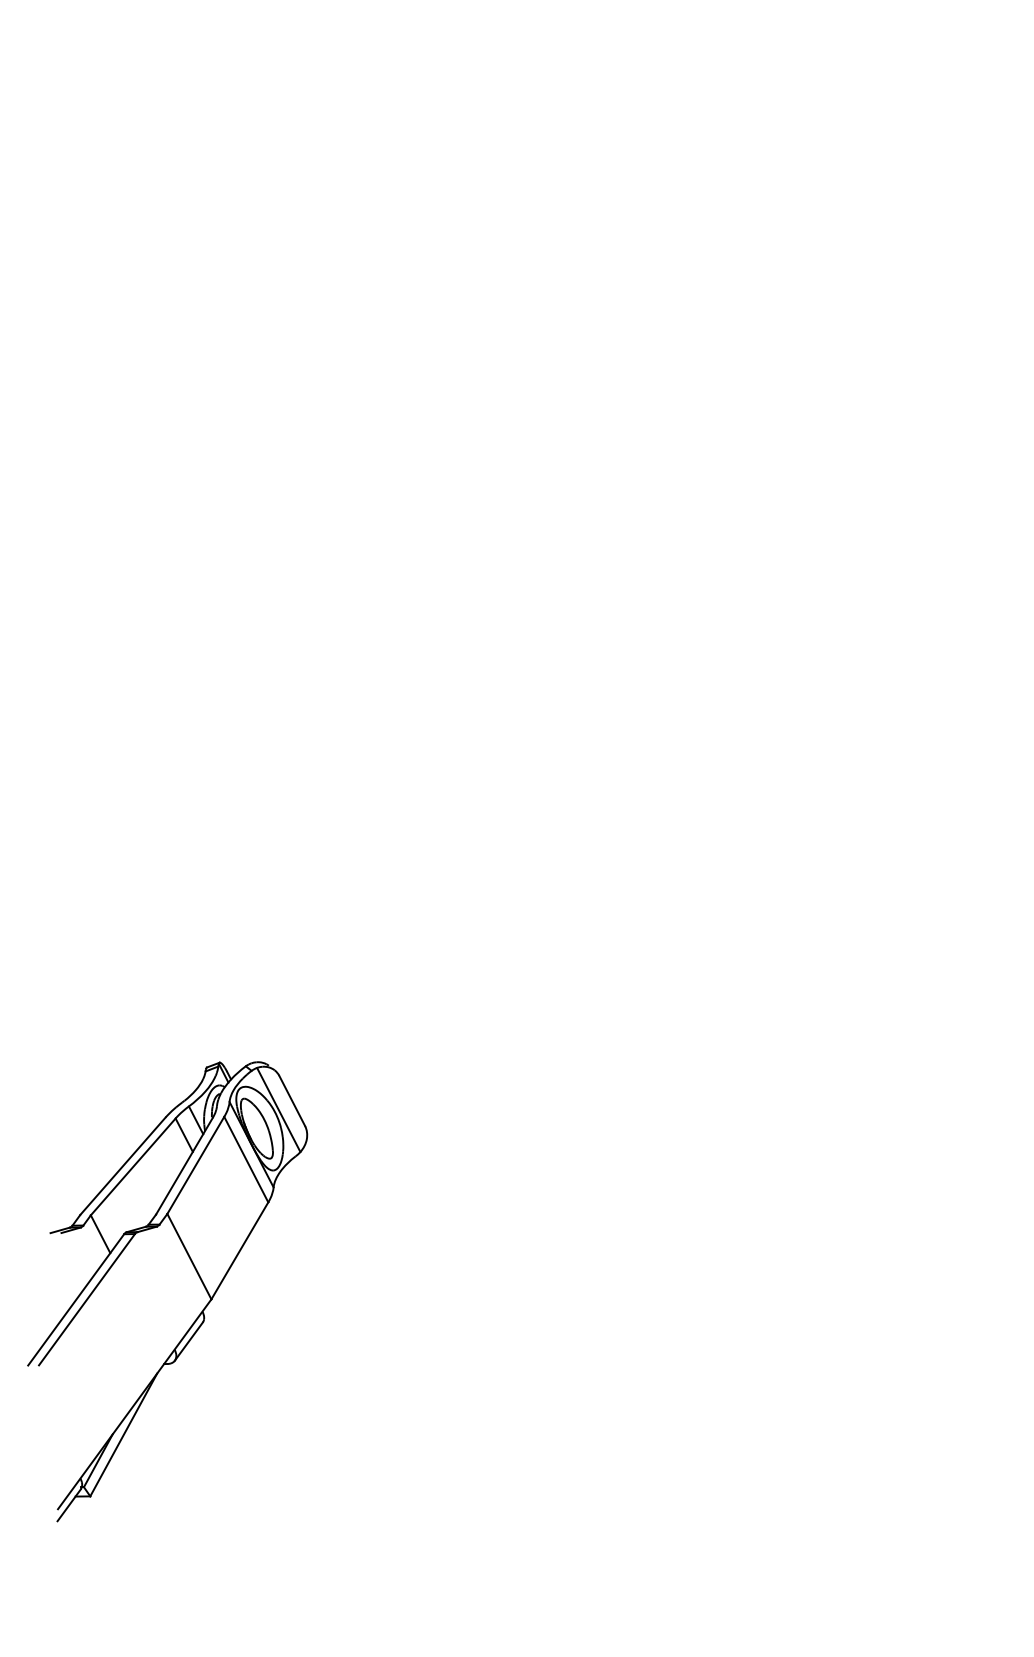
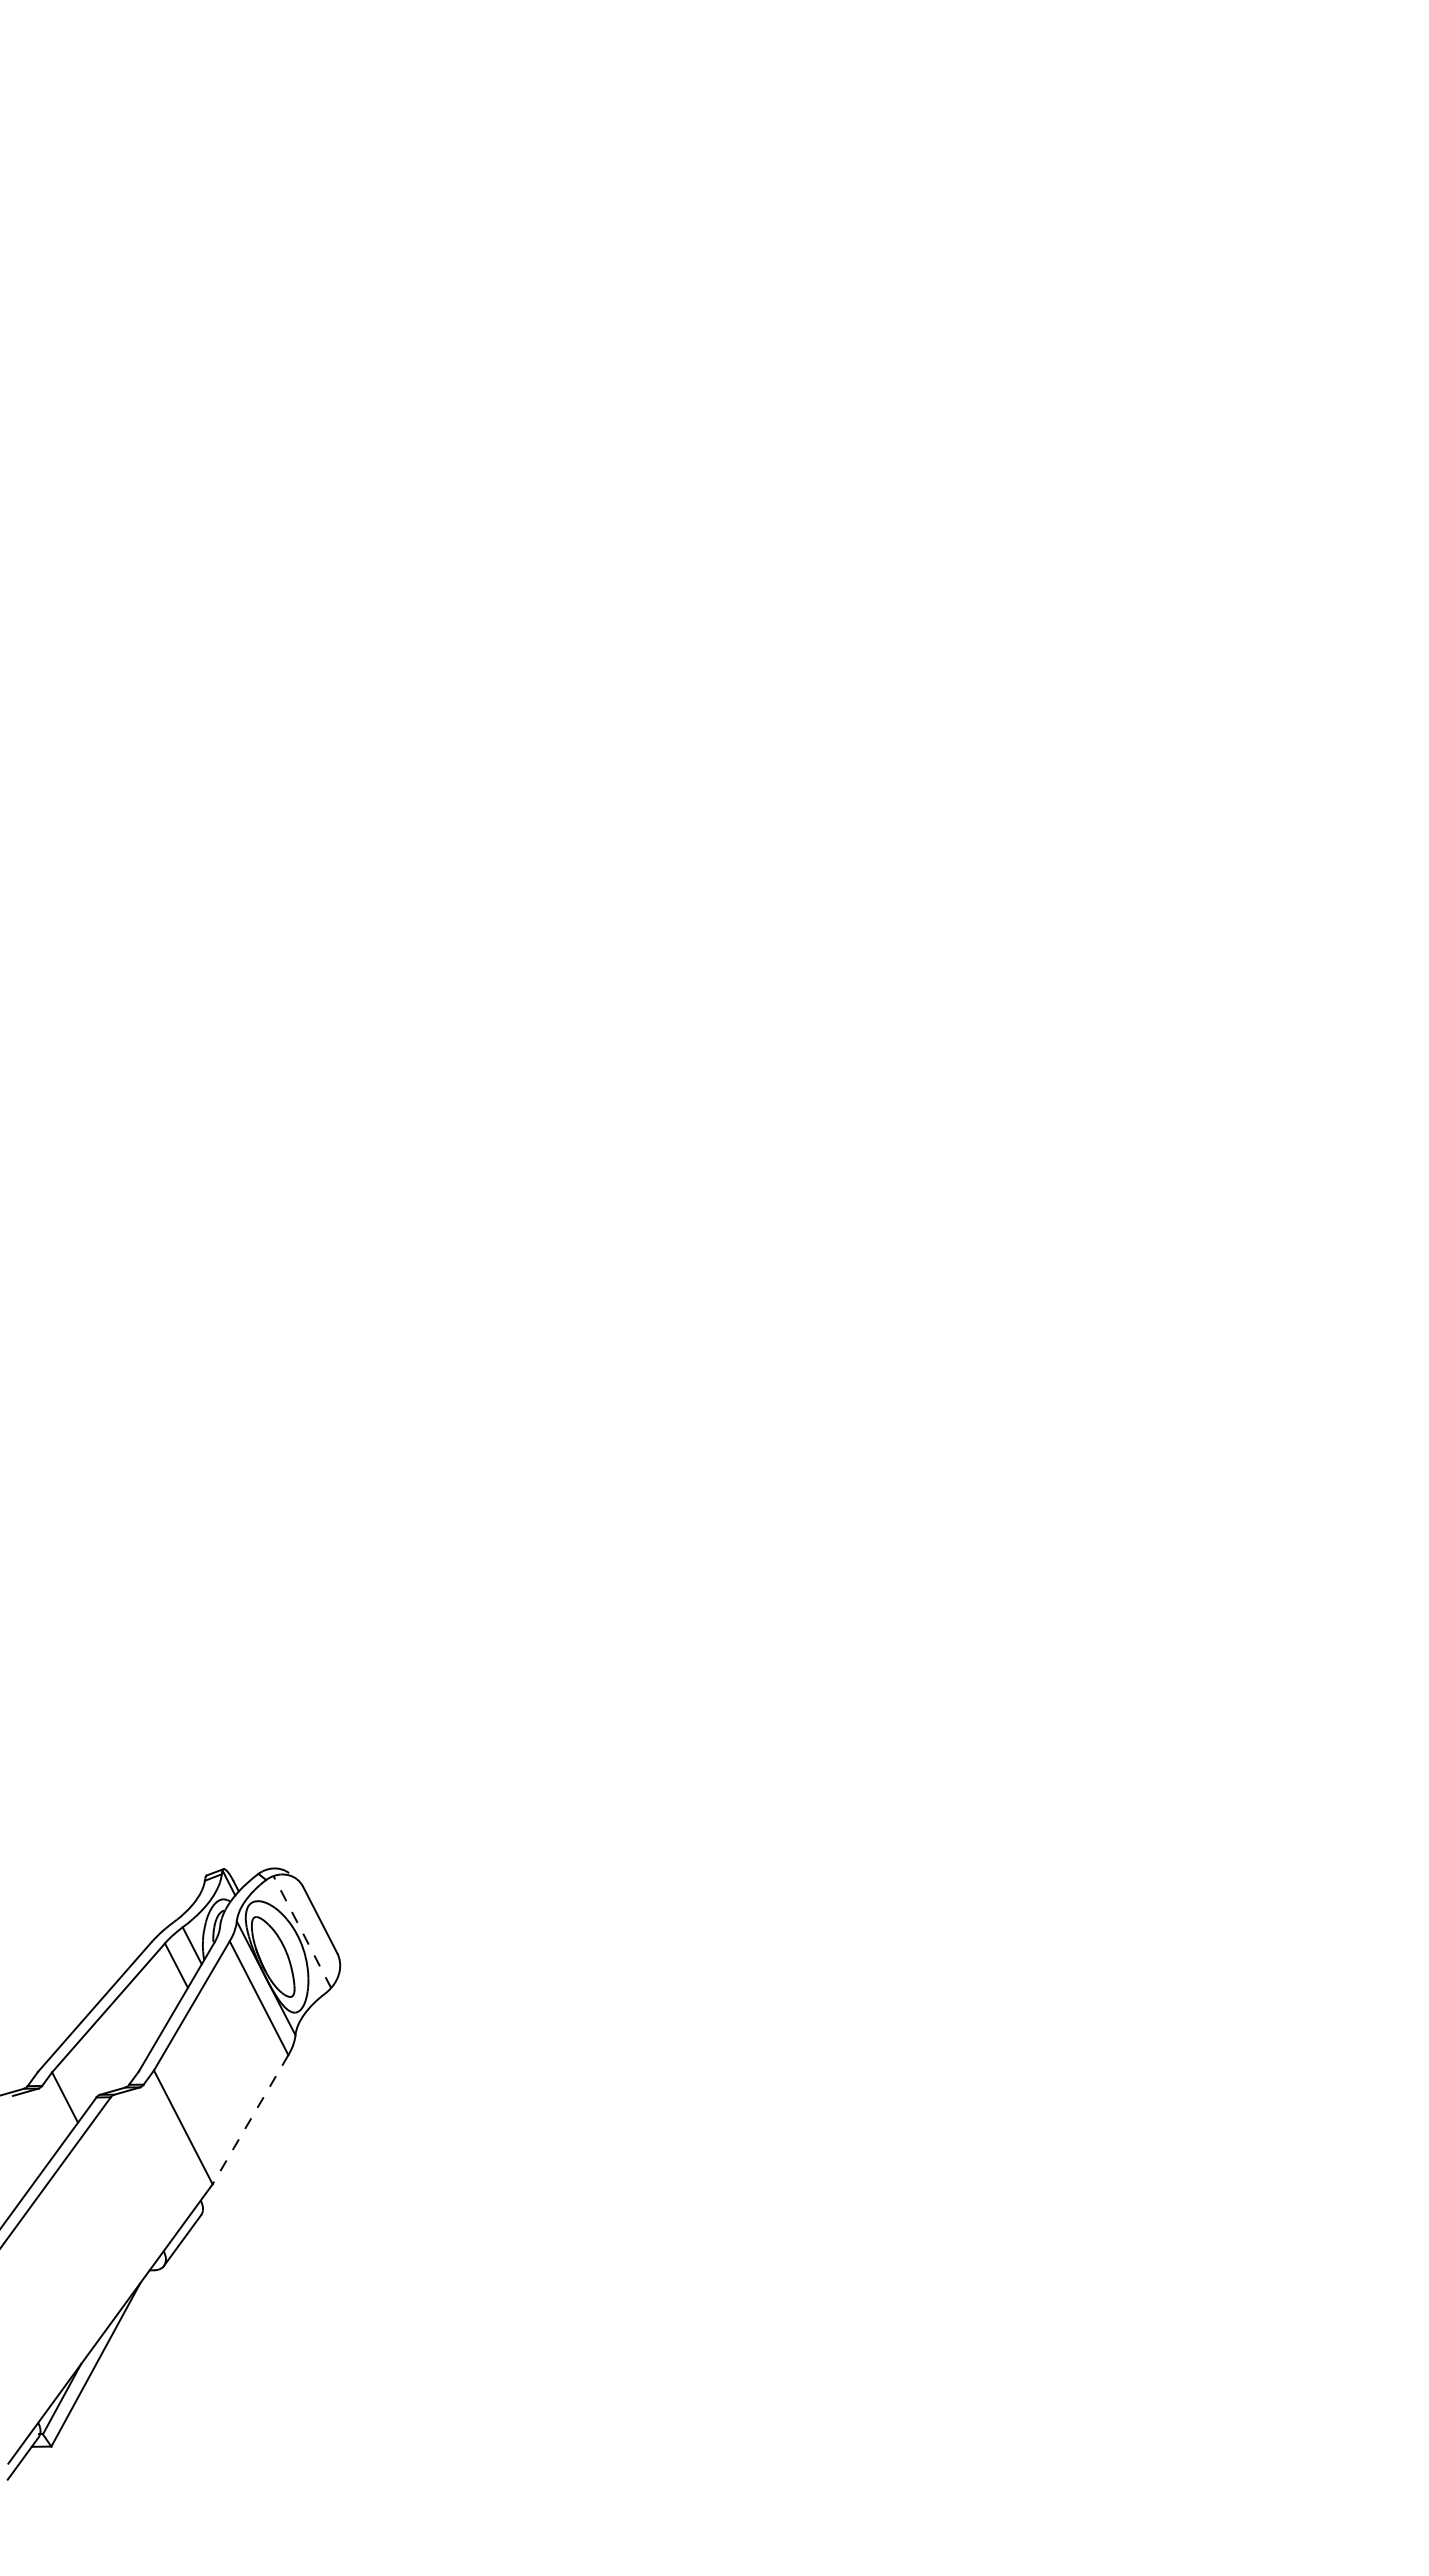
line: (278, 1110) -> (302, 1932), solid -> dashed
line: (239, 1250) -> (250, 2119), solid -> dashed

